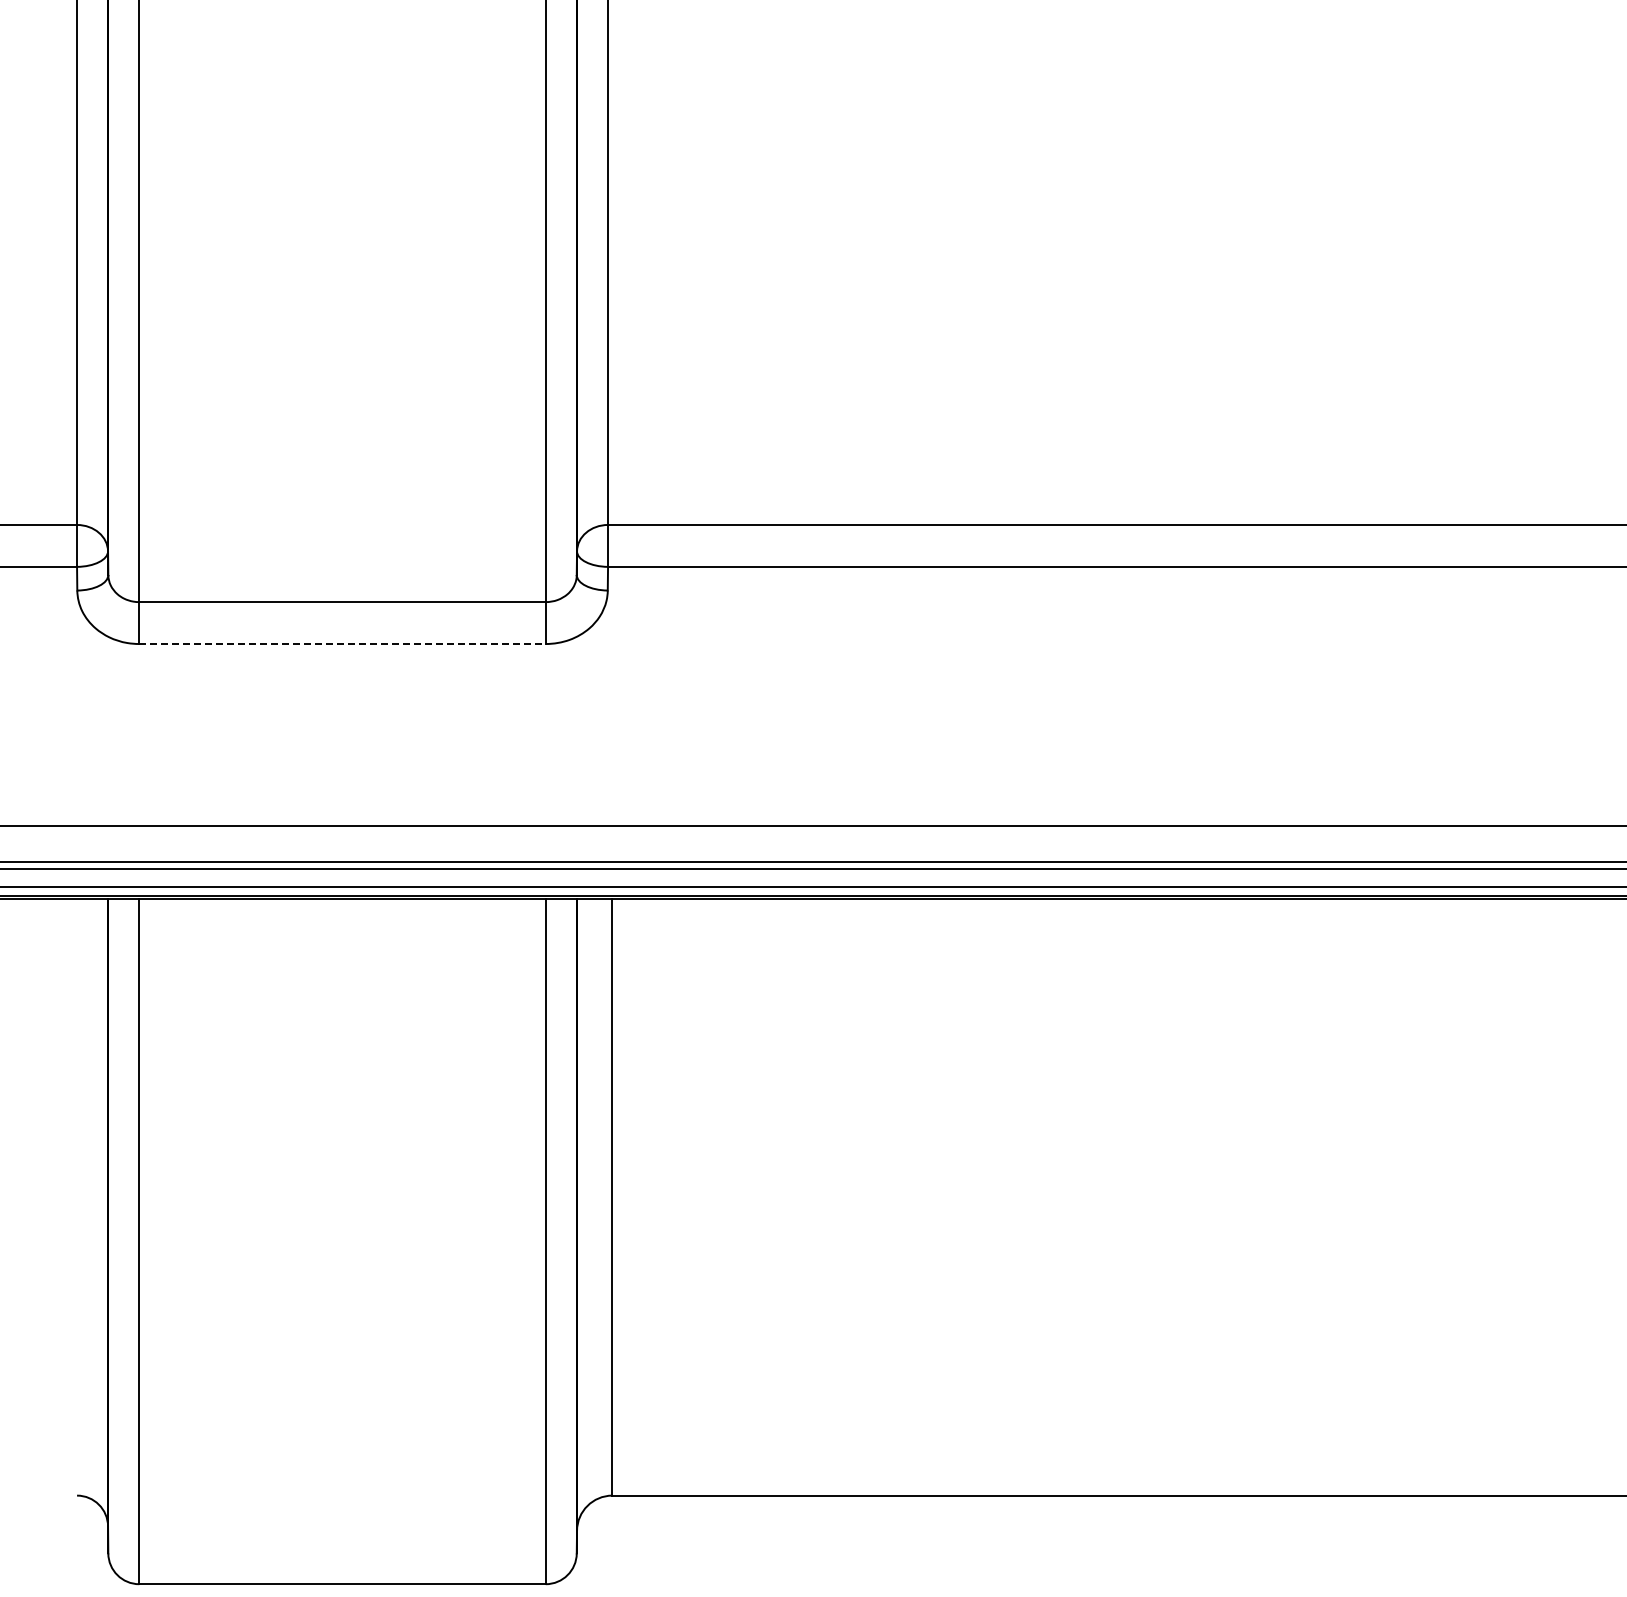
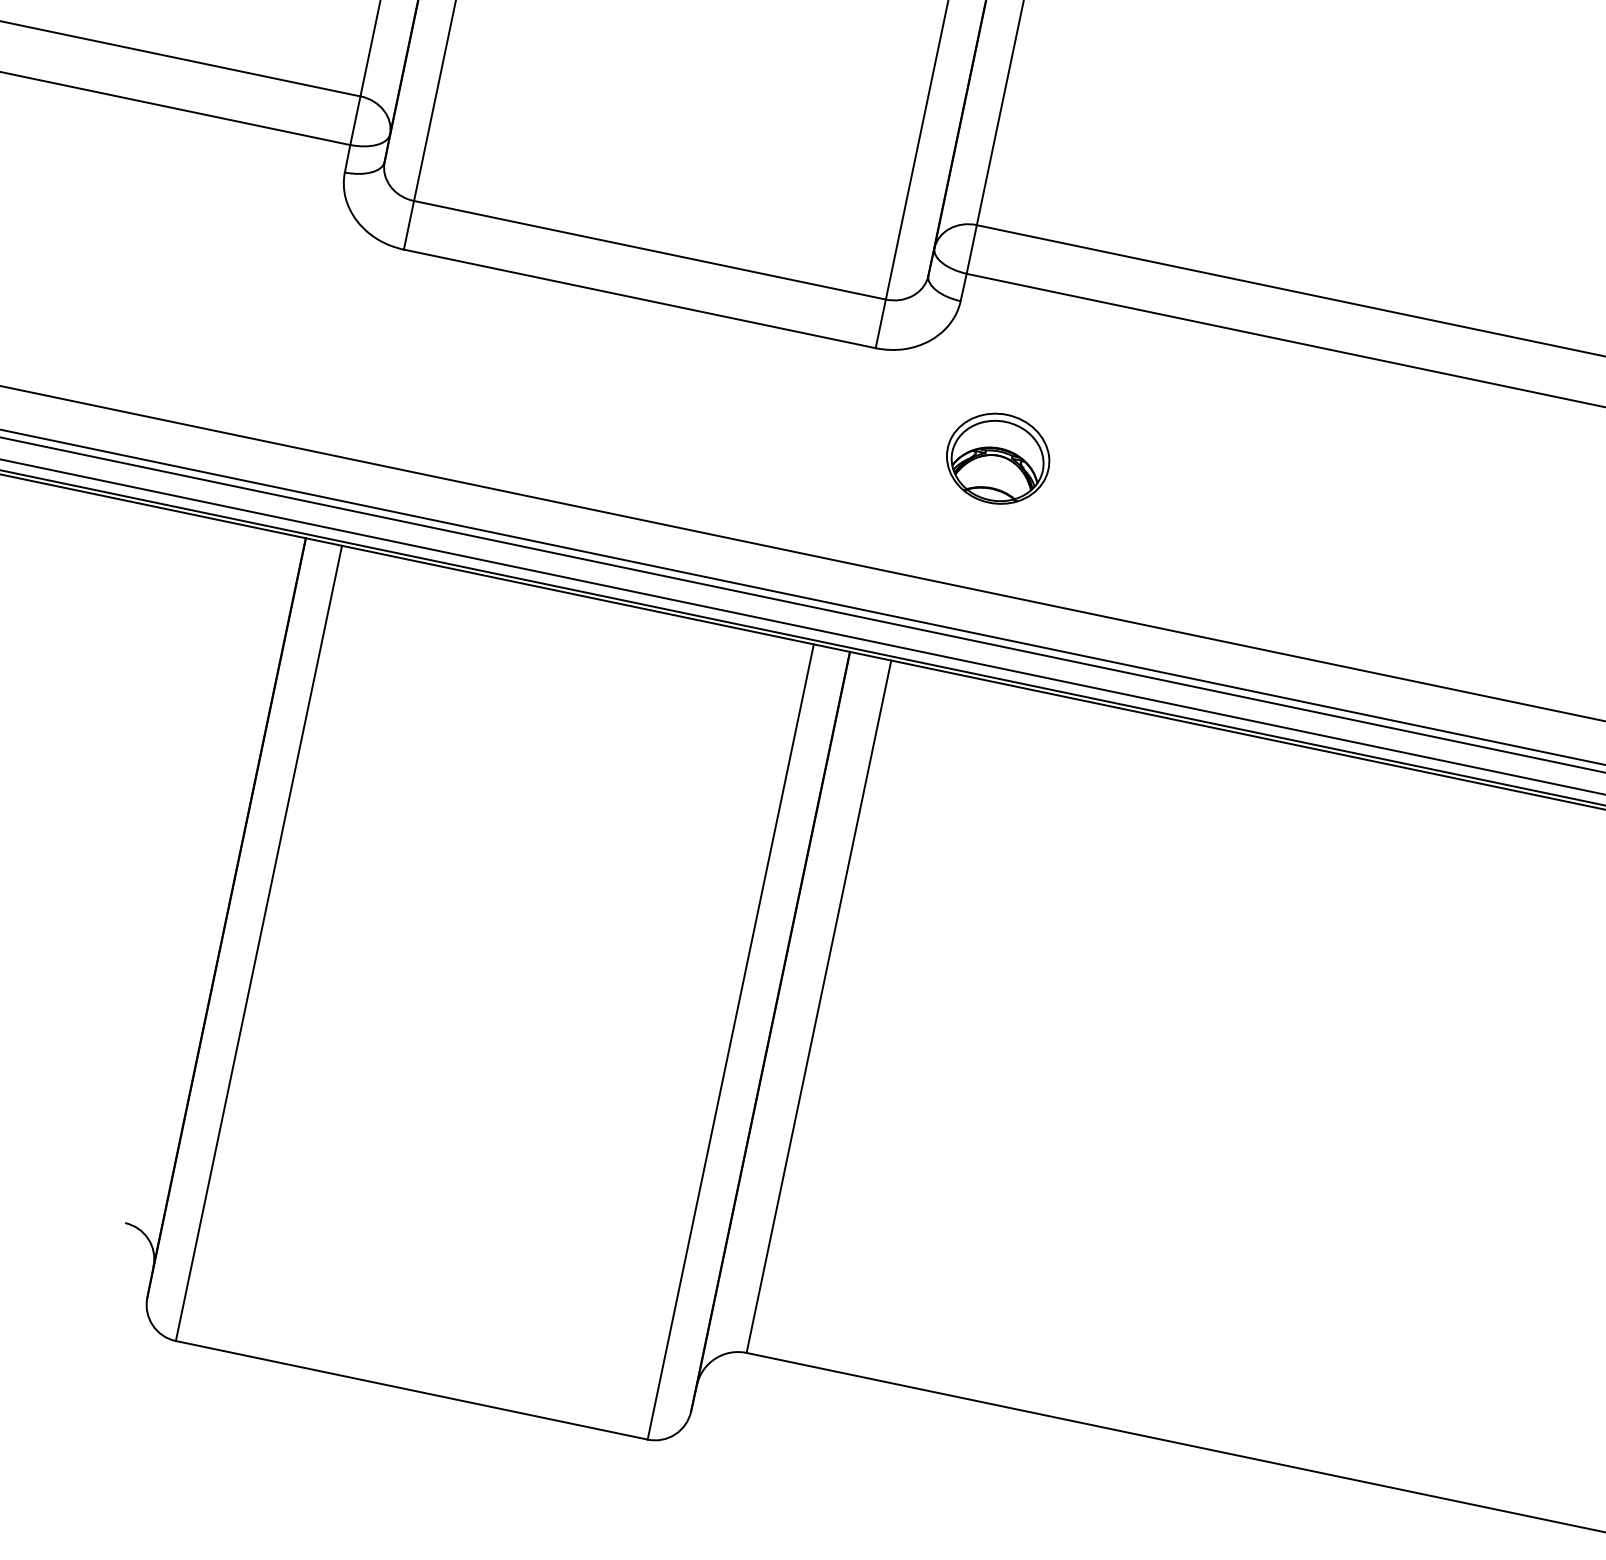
line: (343, 644) -> (640, 299), dashed -> solid
part: (665, 713) -> (997, 457), added

